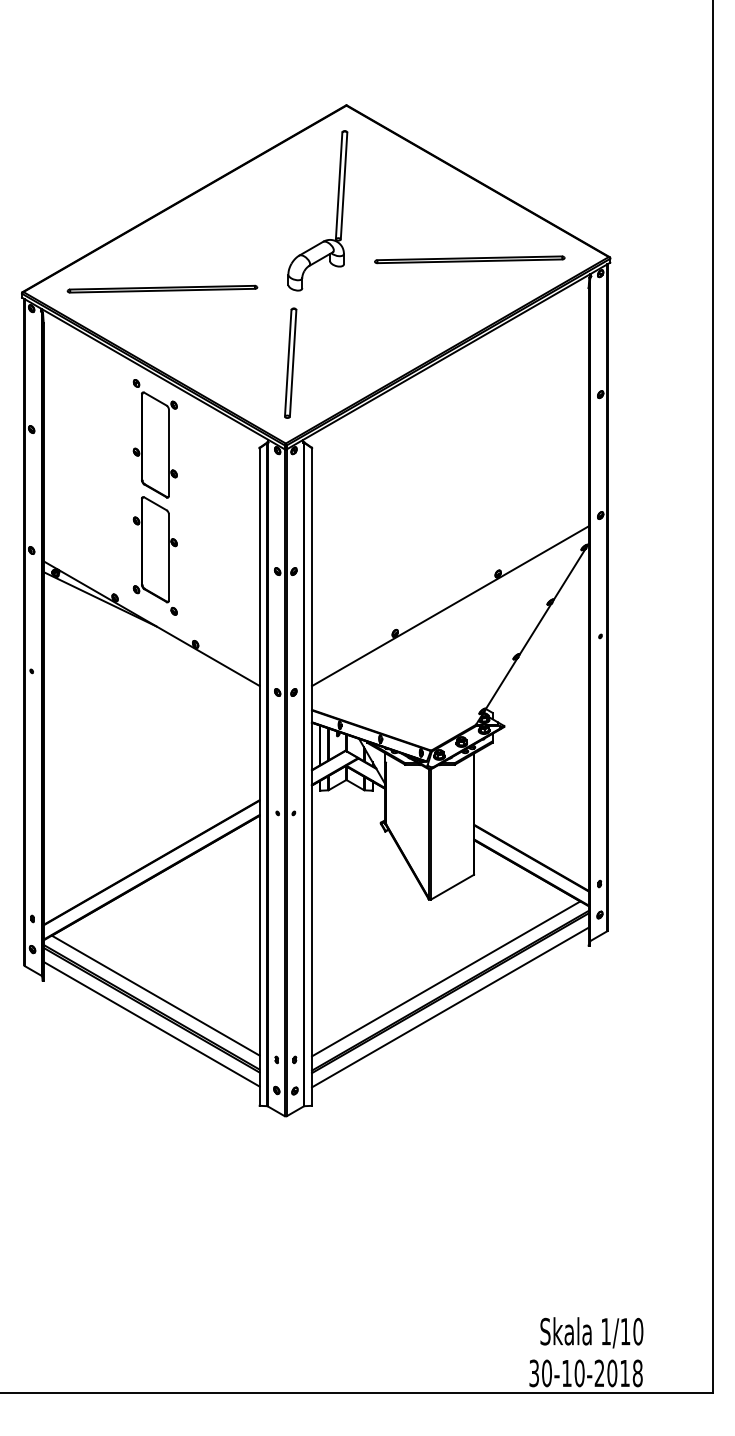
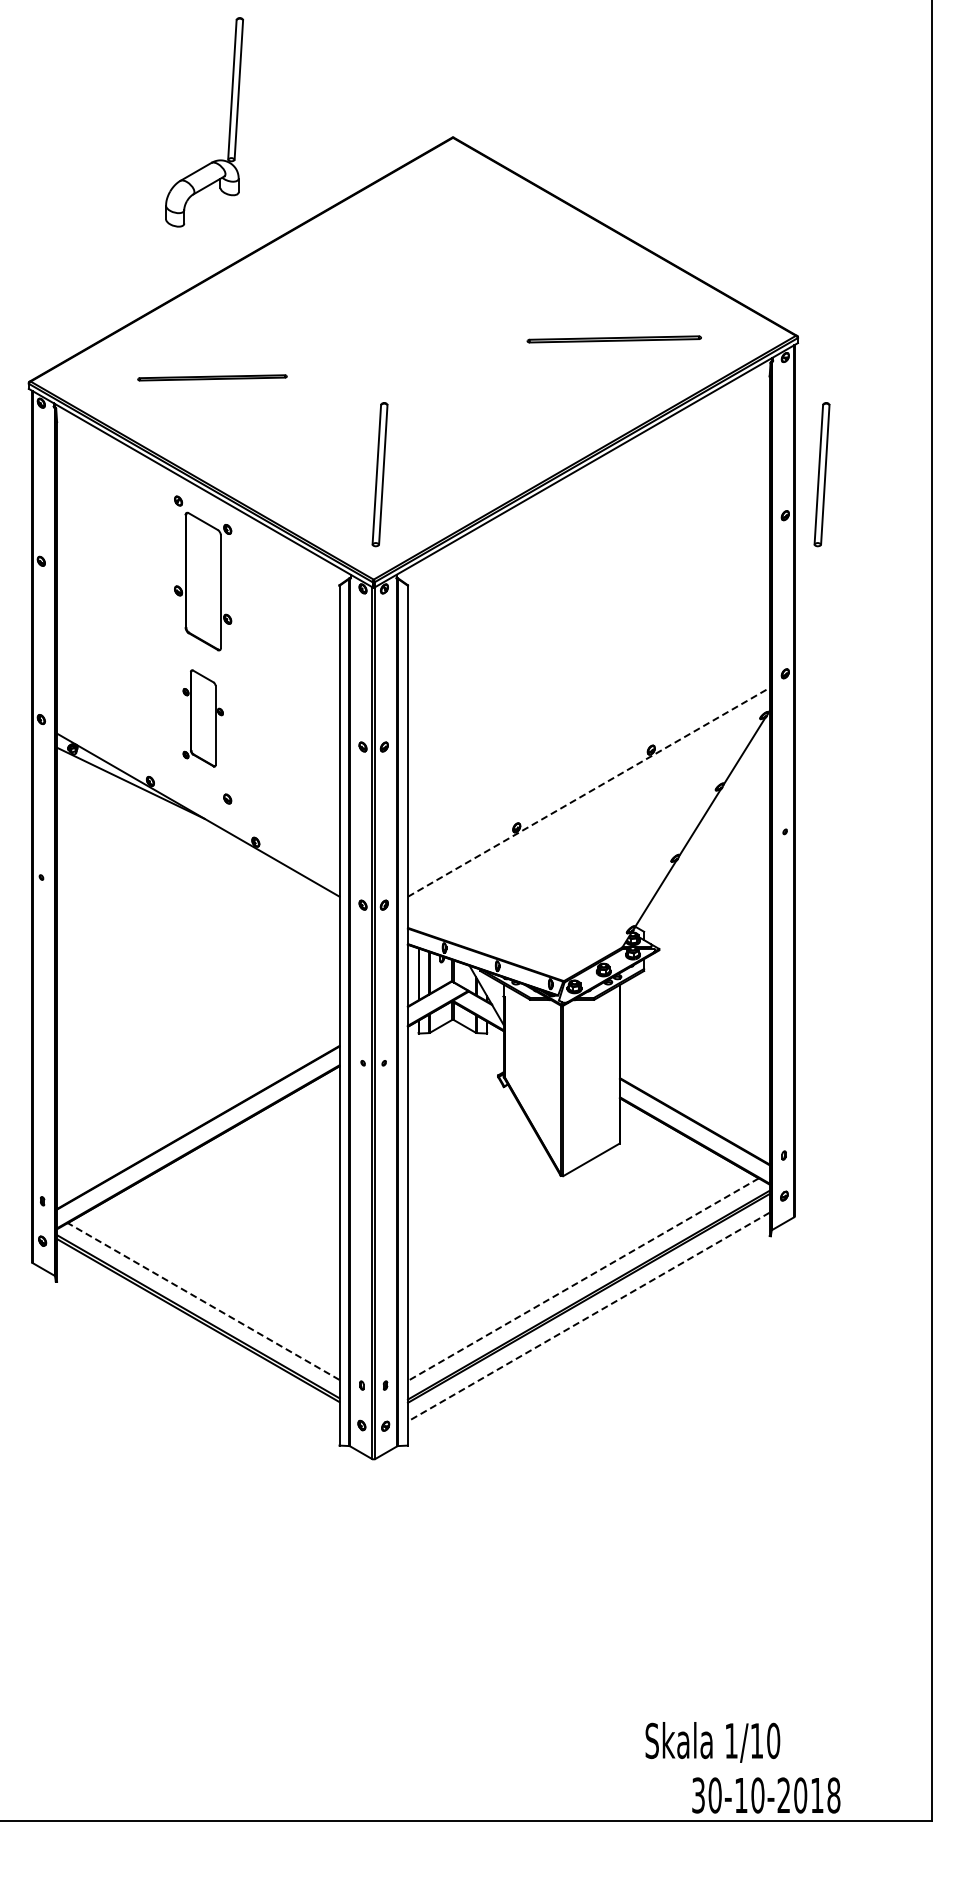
part: (336, 210) -> (229, 122), moved
part: (469, 259) -> (614, 339), size x0.7
part: (162, 288) -> (212, 377), size x0.6
part: (628, 363) -> (821, 474), added
part: (155, 549) -> (203, 718), size x0.7
line: (450, 606) -> (588, 792), solid -> dashed
line: (446, 978) -> (583, 1279), solid -> dashed
line: (155, 995) -> (203, 1301), solid -> dashed
line: (450, 1007) -> (588, 1317), solid -> dashed
line: (151, 1023) -> (198, 1338), removed
text: (591, 1332) -> (712, 1742), moved

